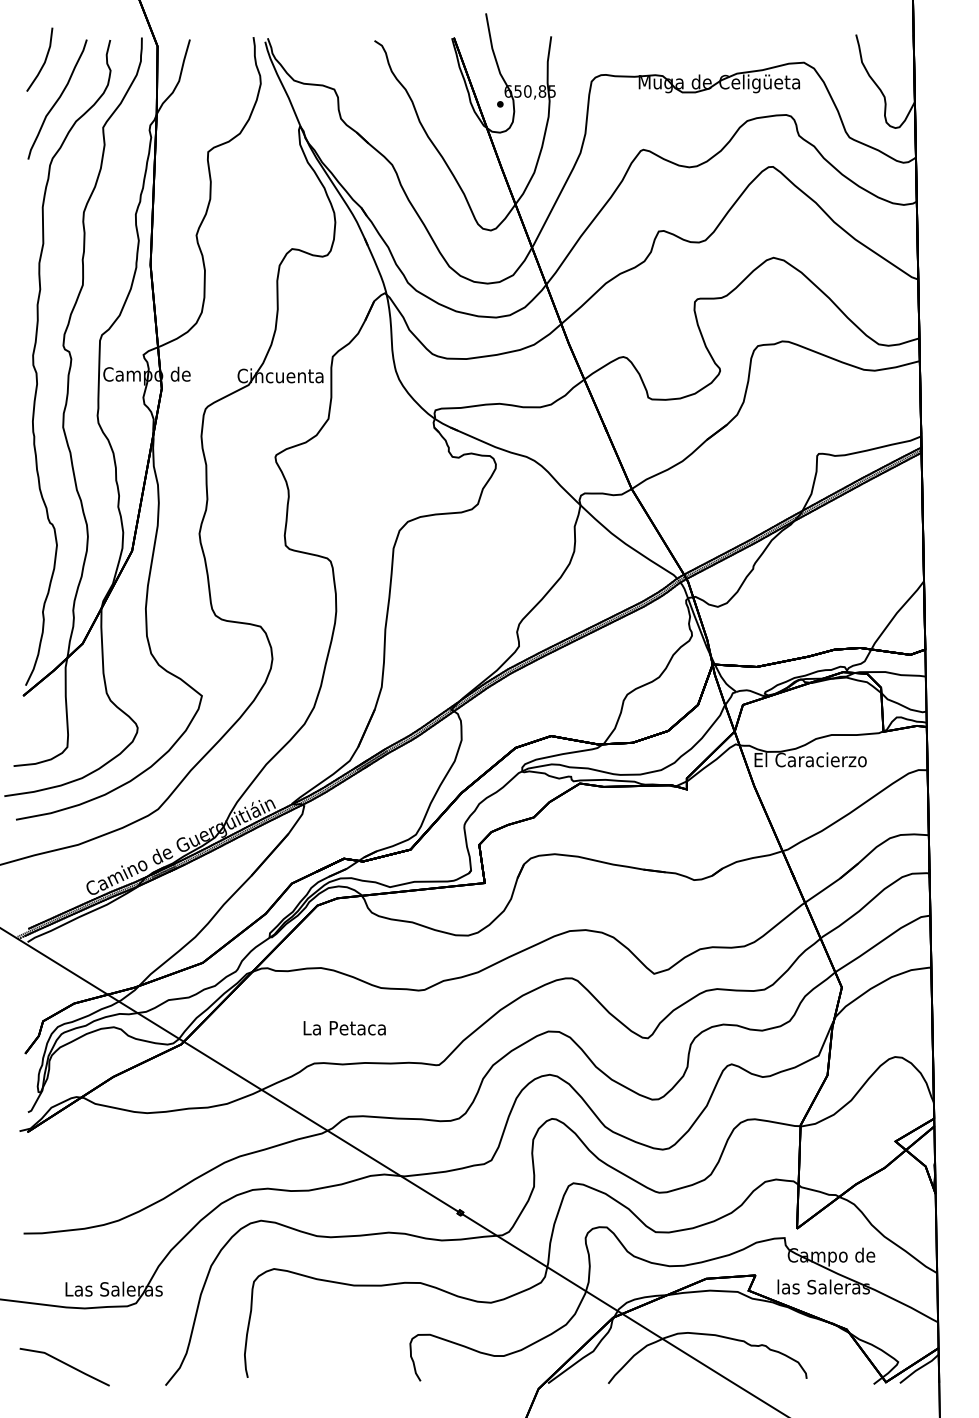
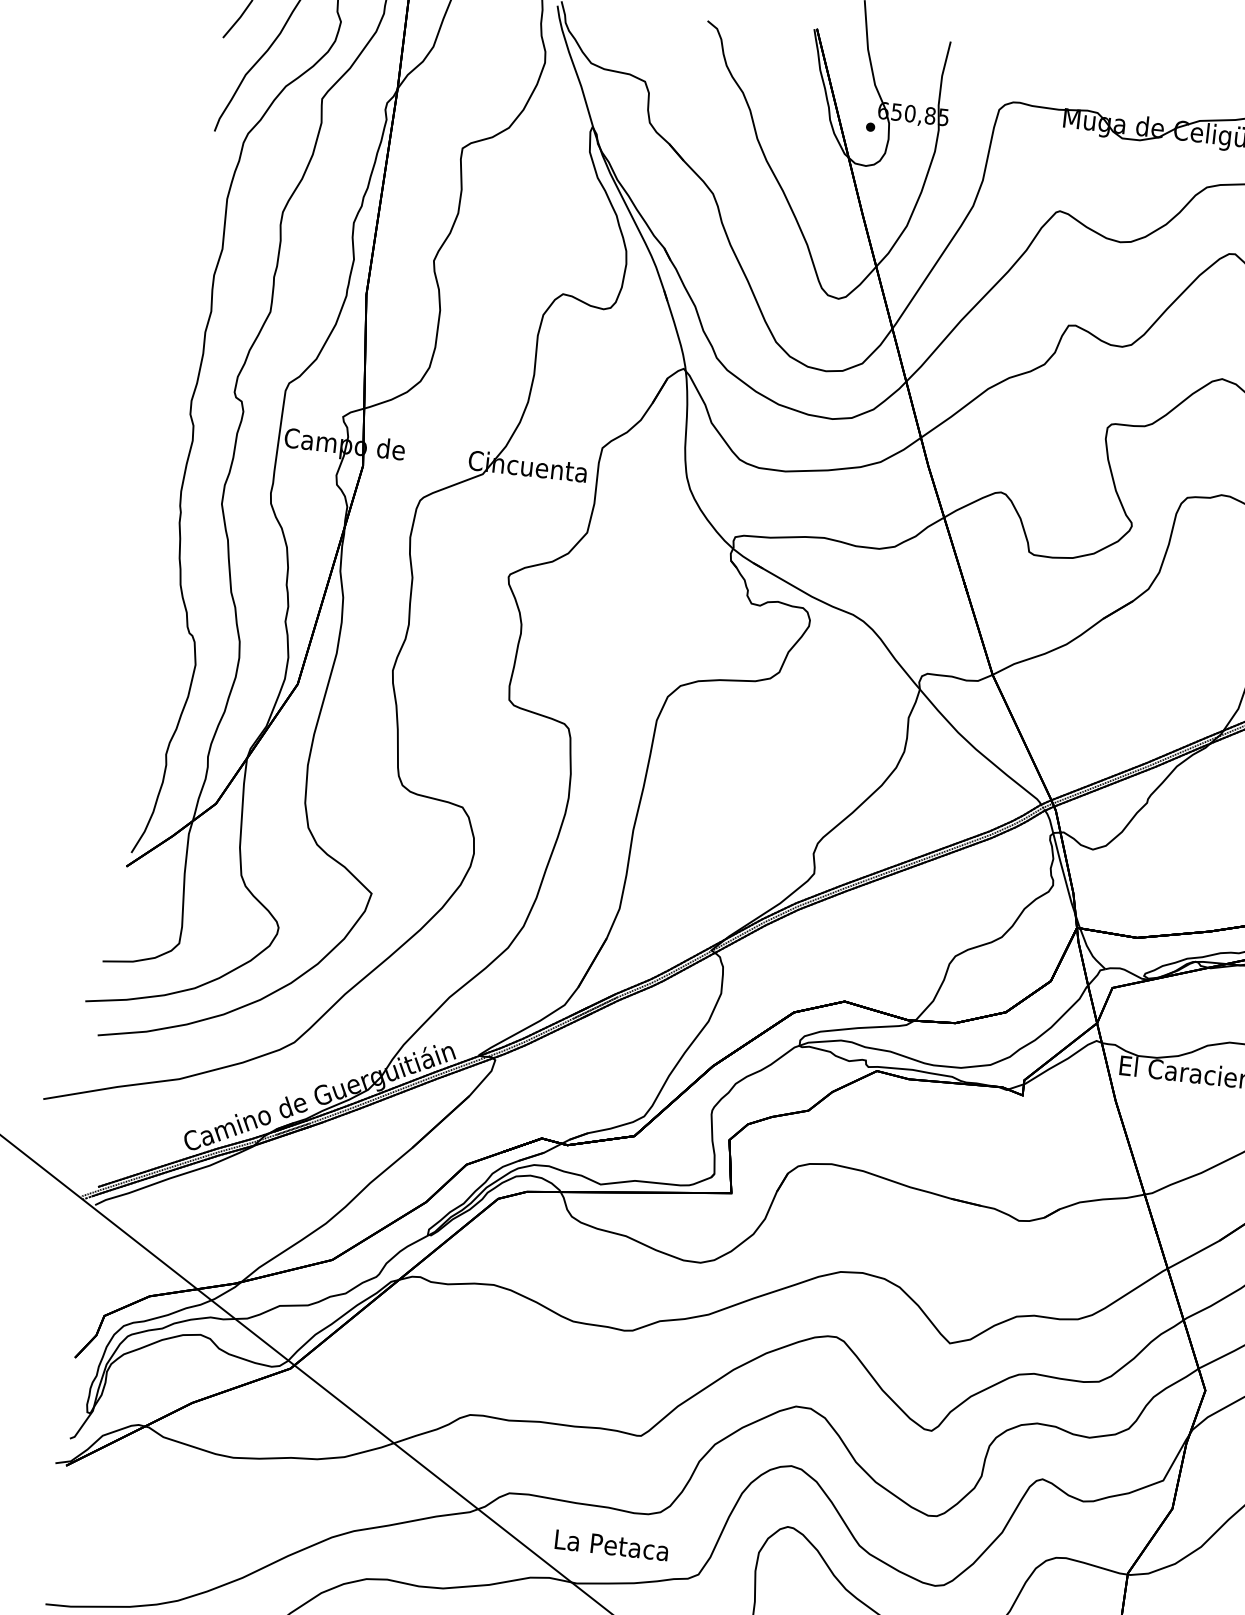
text: (344, 1028) -> (611, 1545), moved

